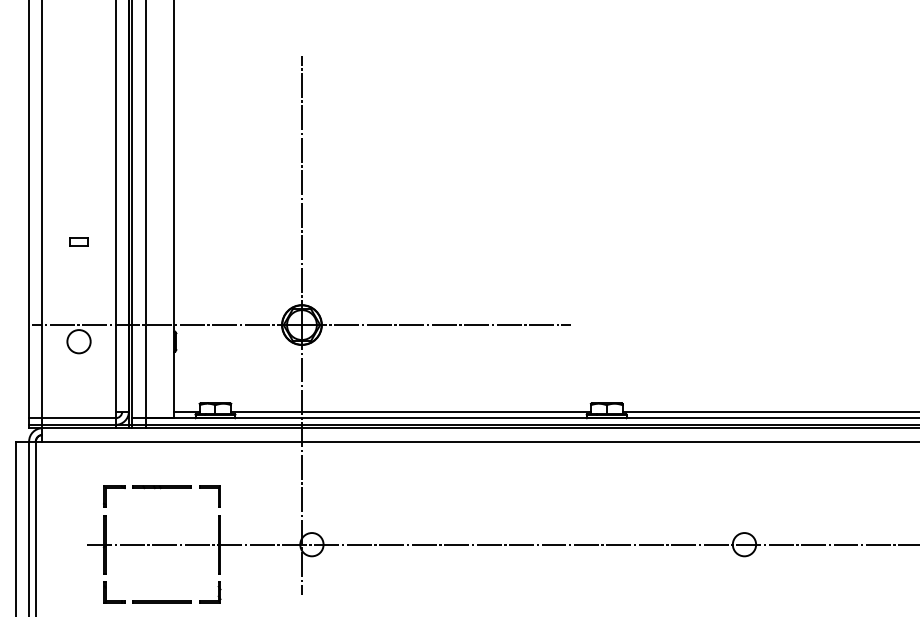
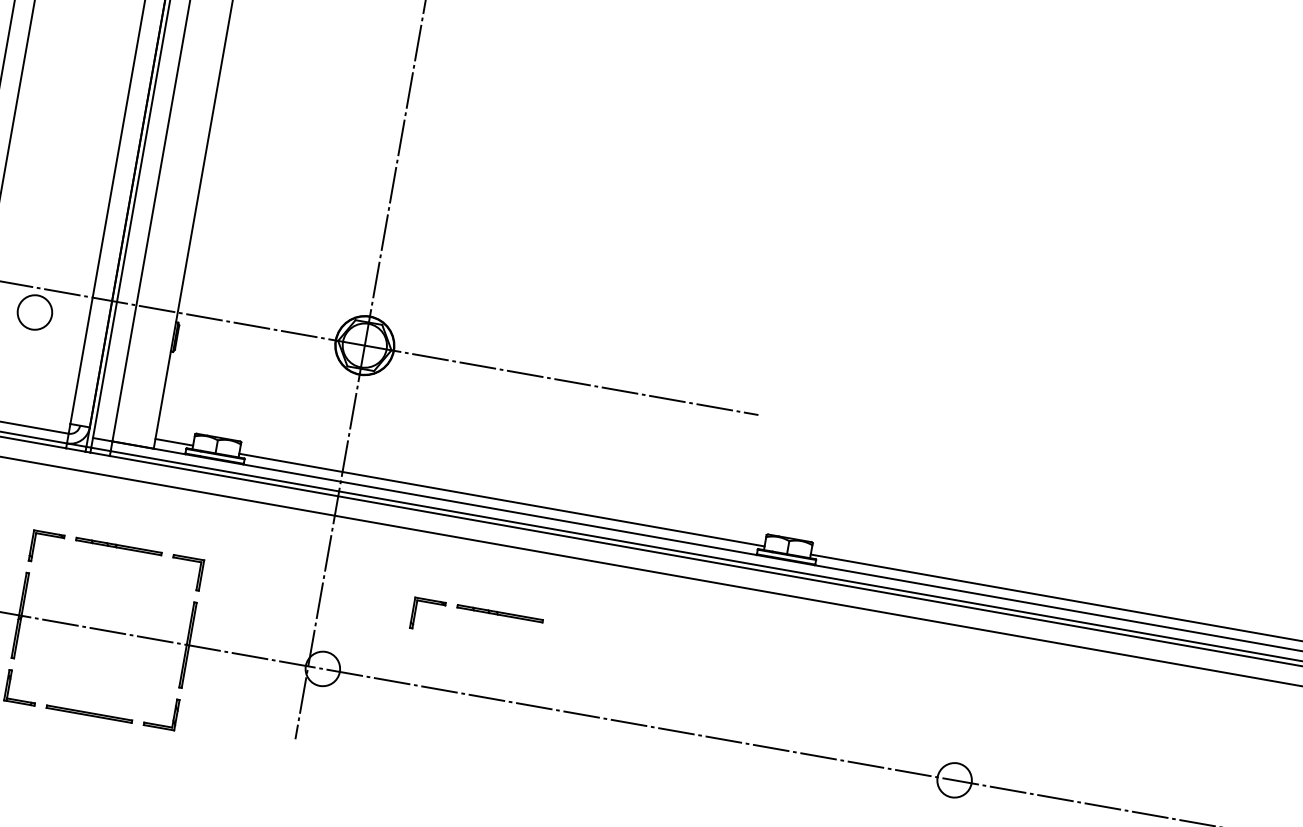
part: (78, 241) -> (59, 166), removed
part: (405, 489) -> (473, 612), added

